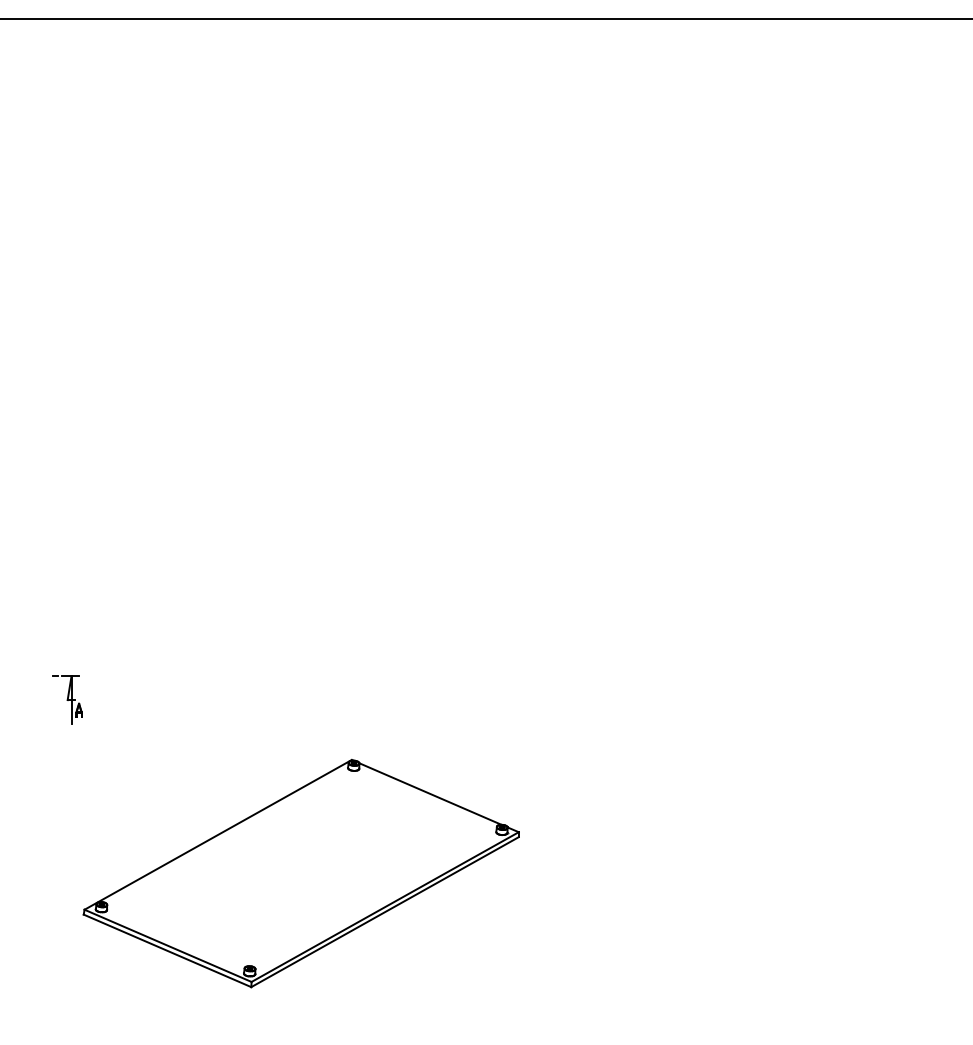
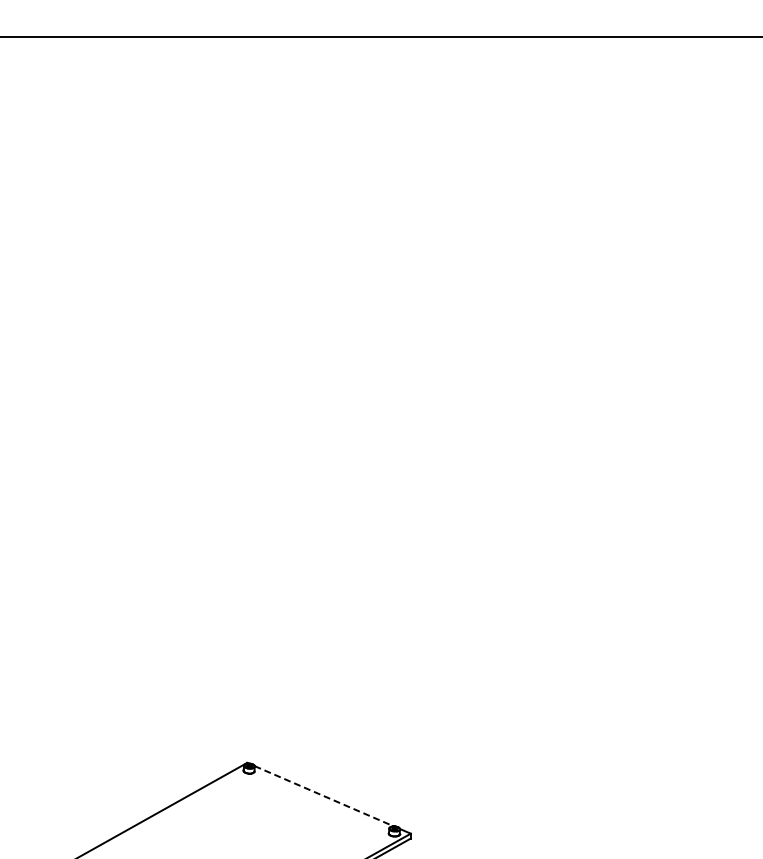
line: (430, 794) -> (324, 796), solid -> dashed

